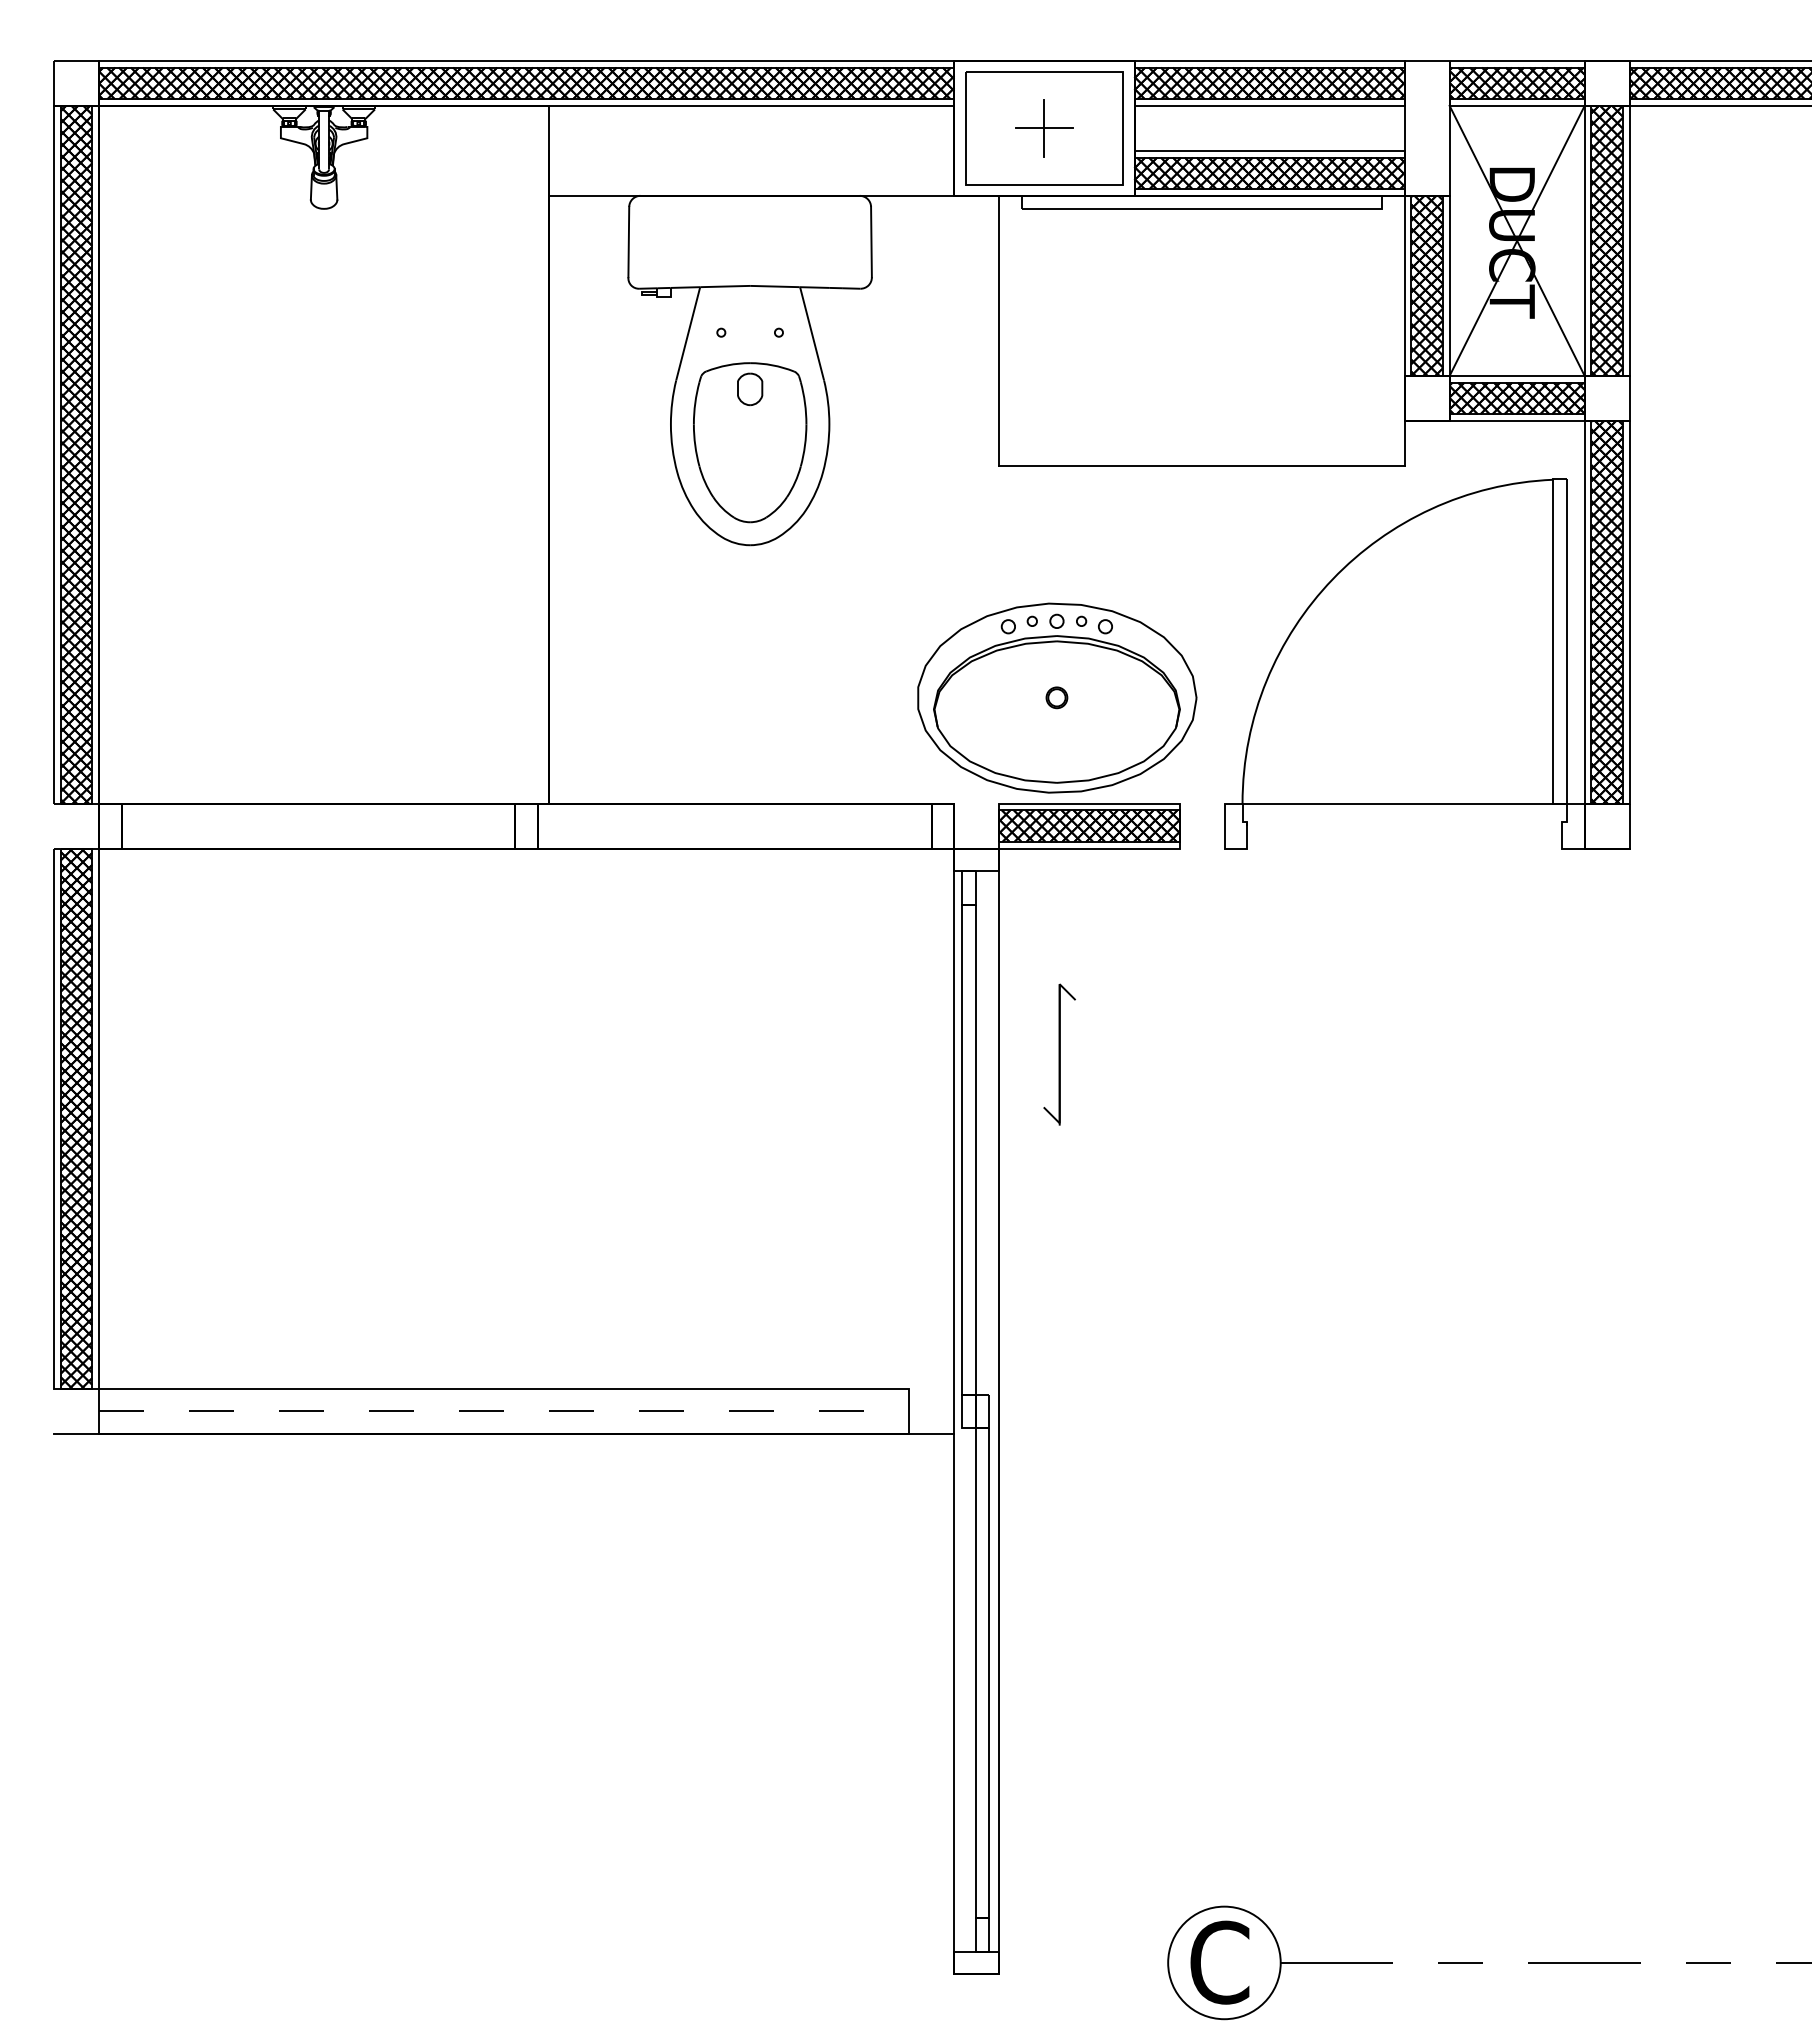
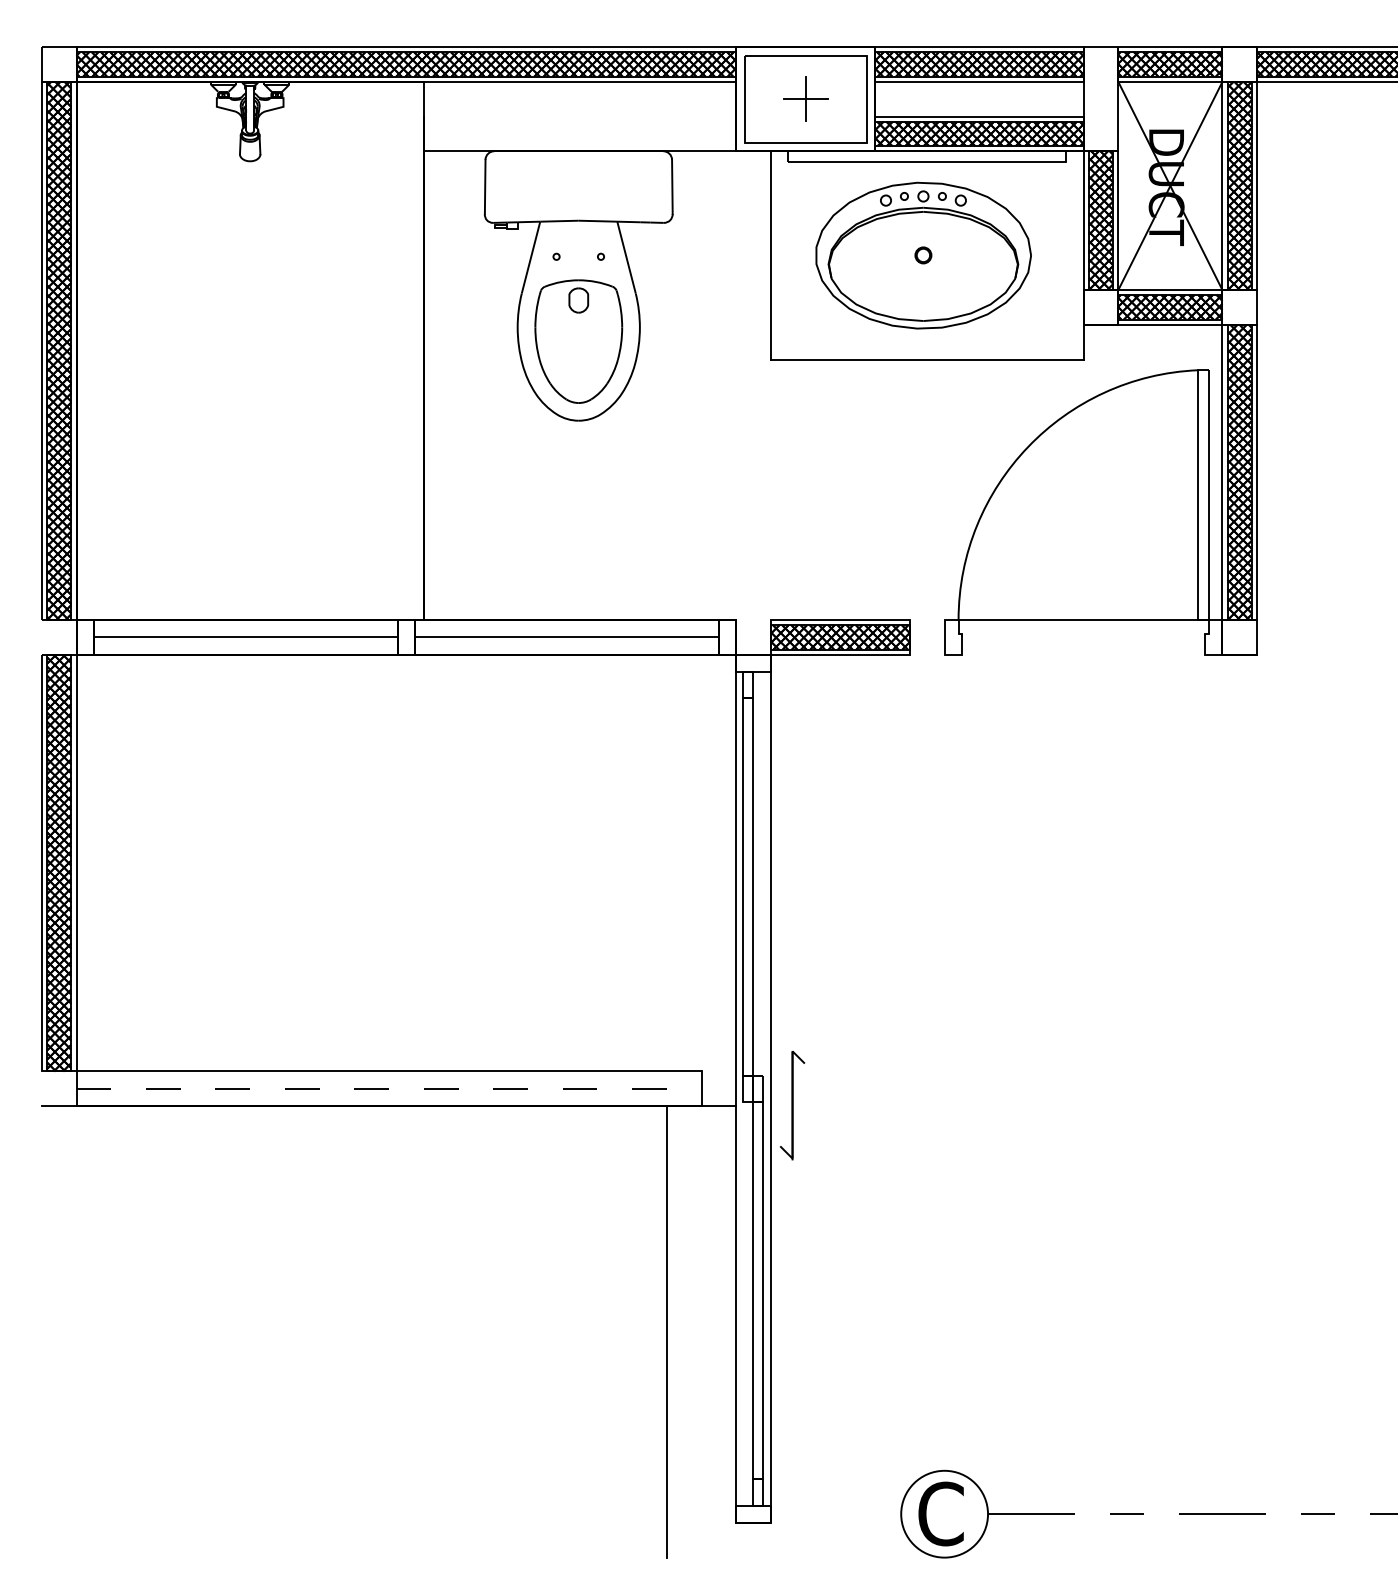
part: (1057, 697) -> (923, 255), moved
line: (318, 826) -> (245, 637), added
line: (734, 826) -> (566, 637), added
part: (1059, 1054) -> (792, 1105), moved
line: (863, 1726) -> (666, 1331), added

